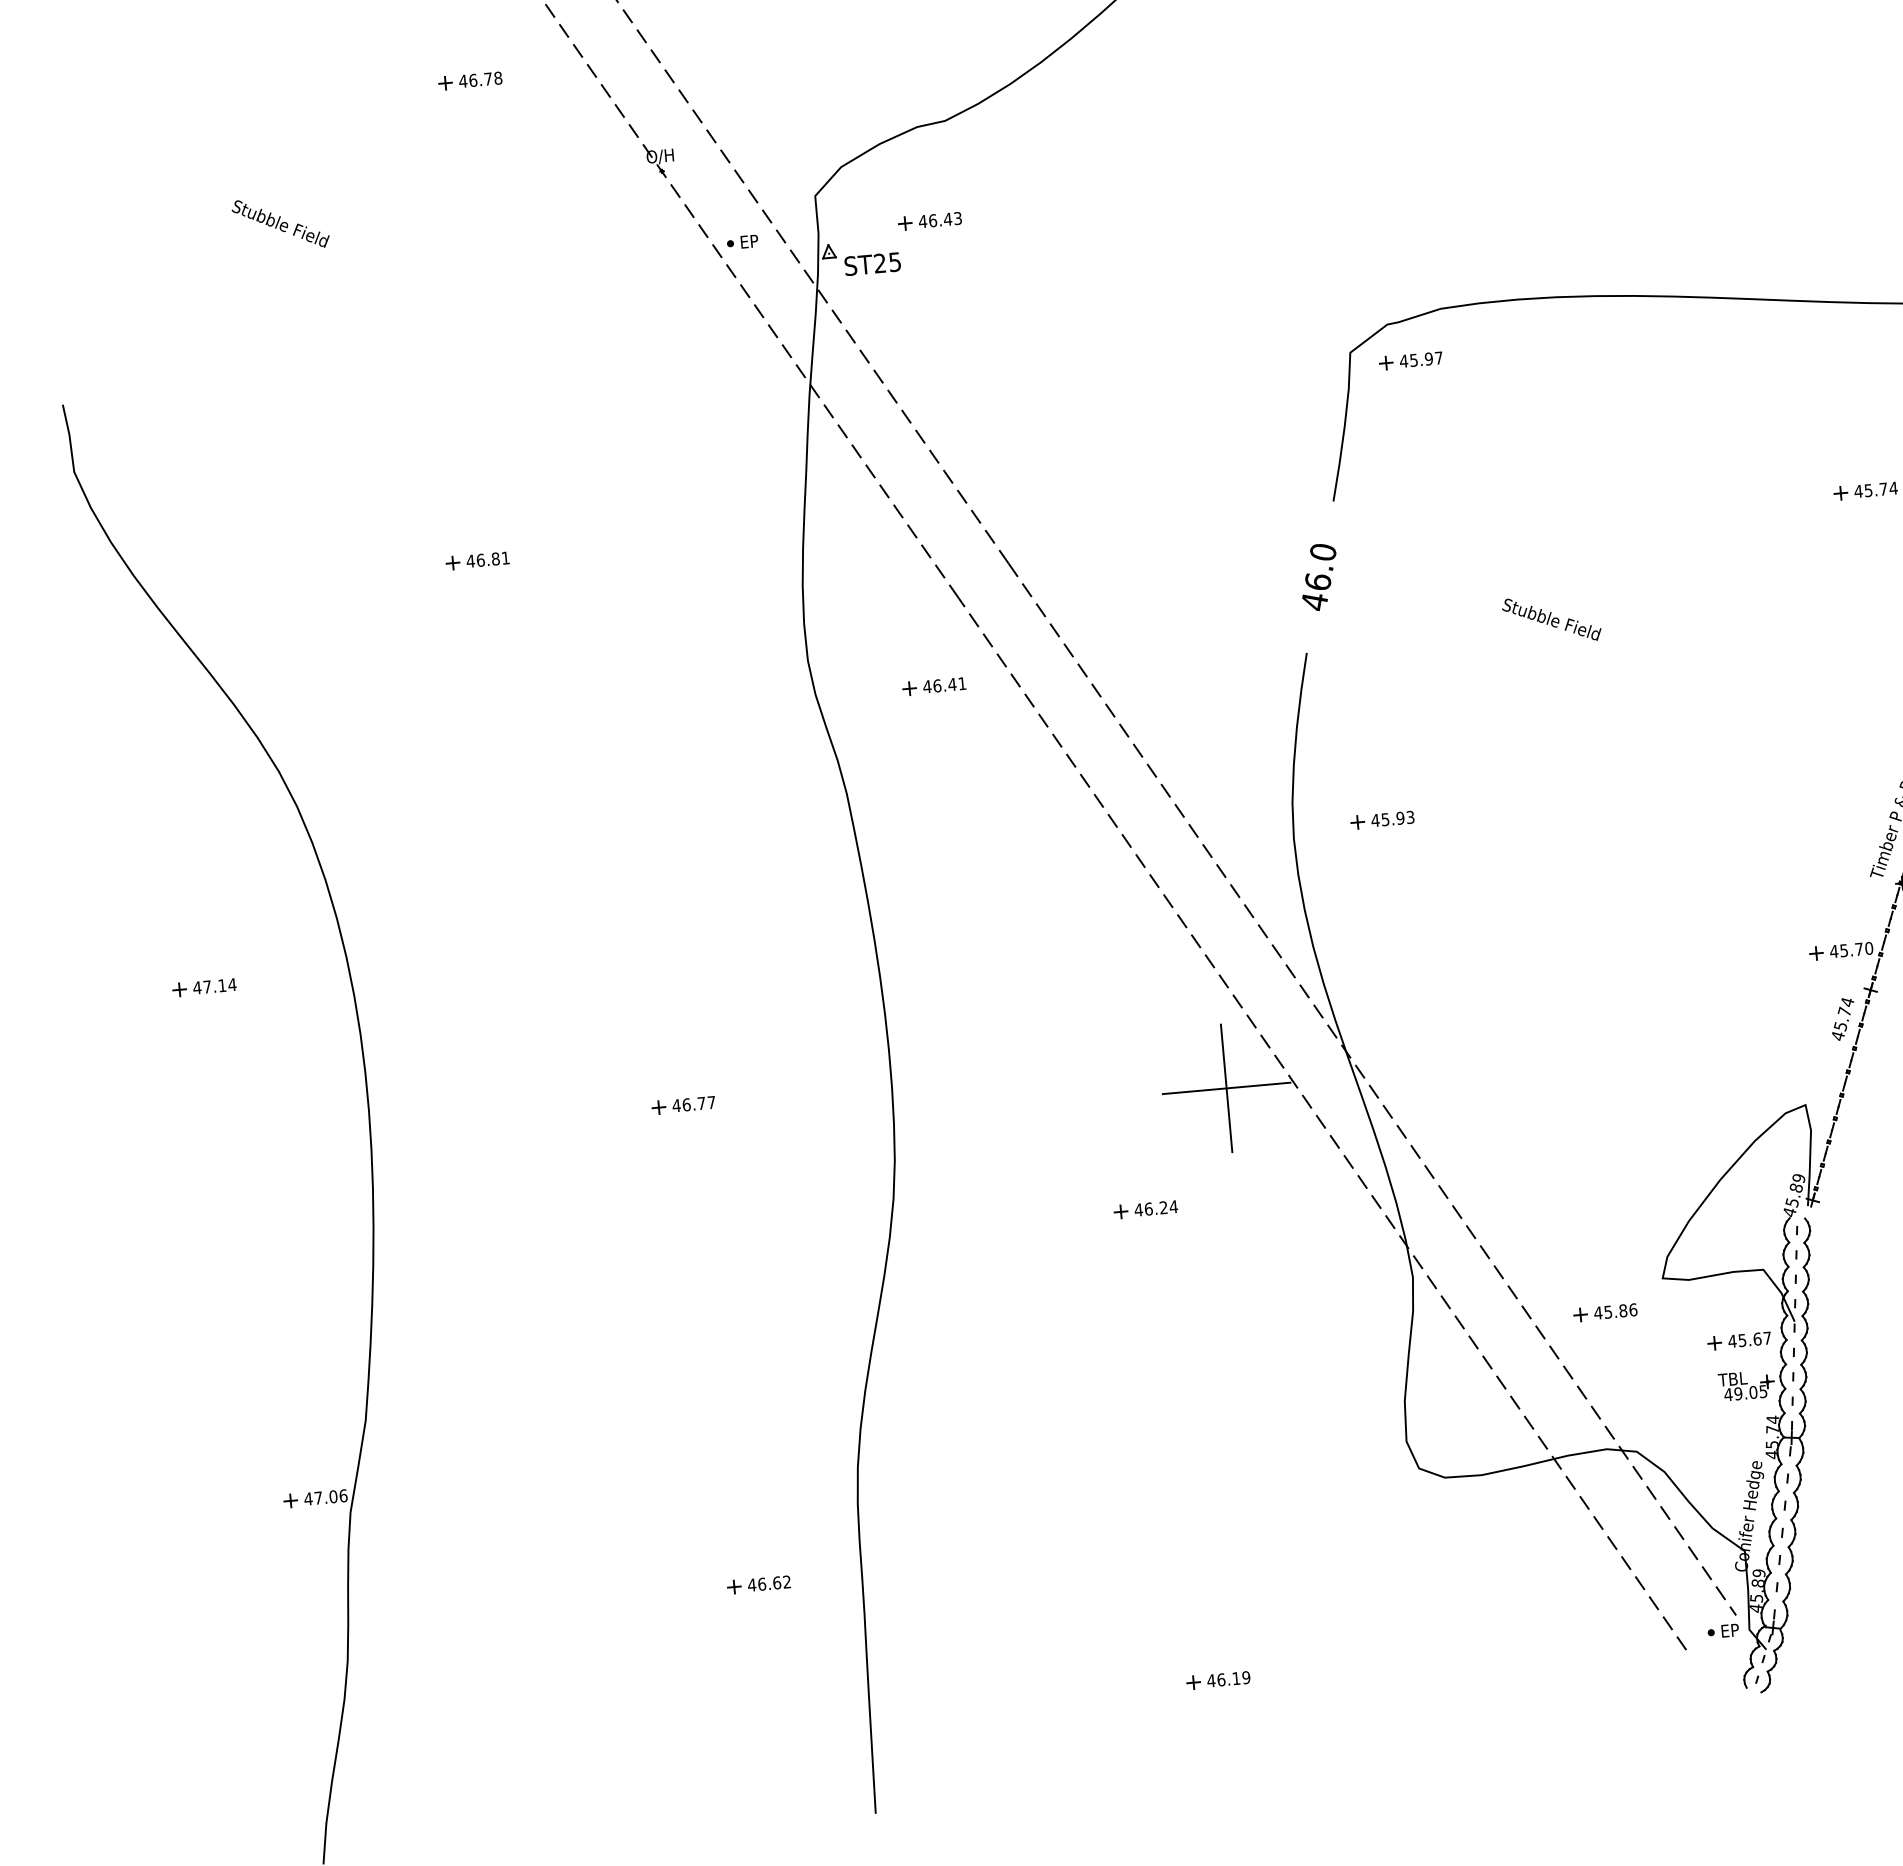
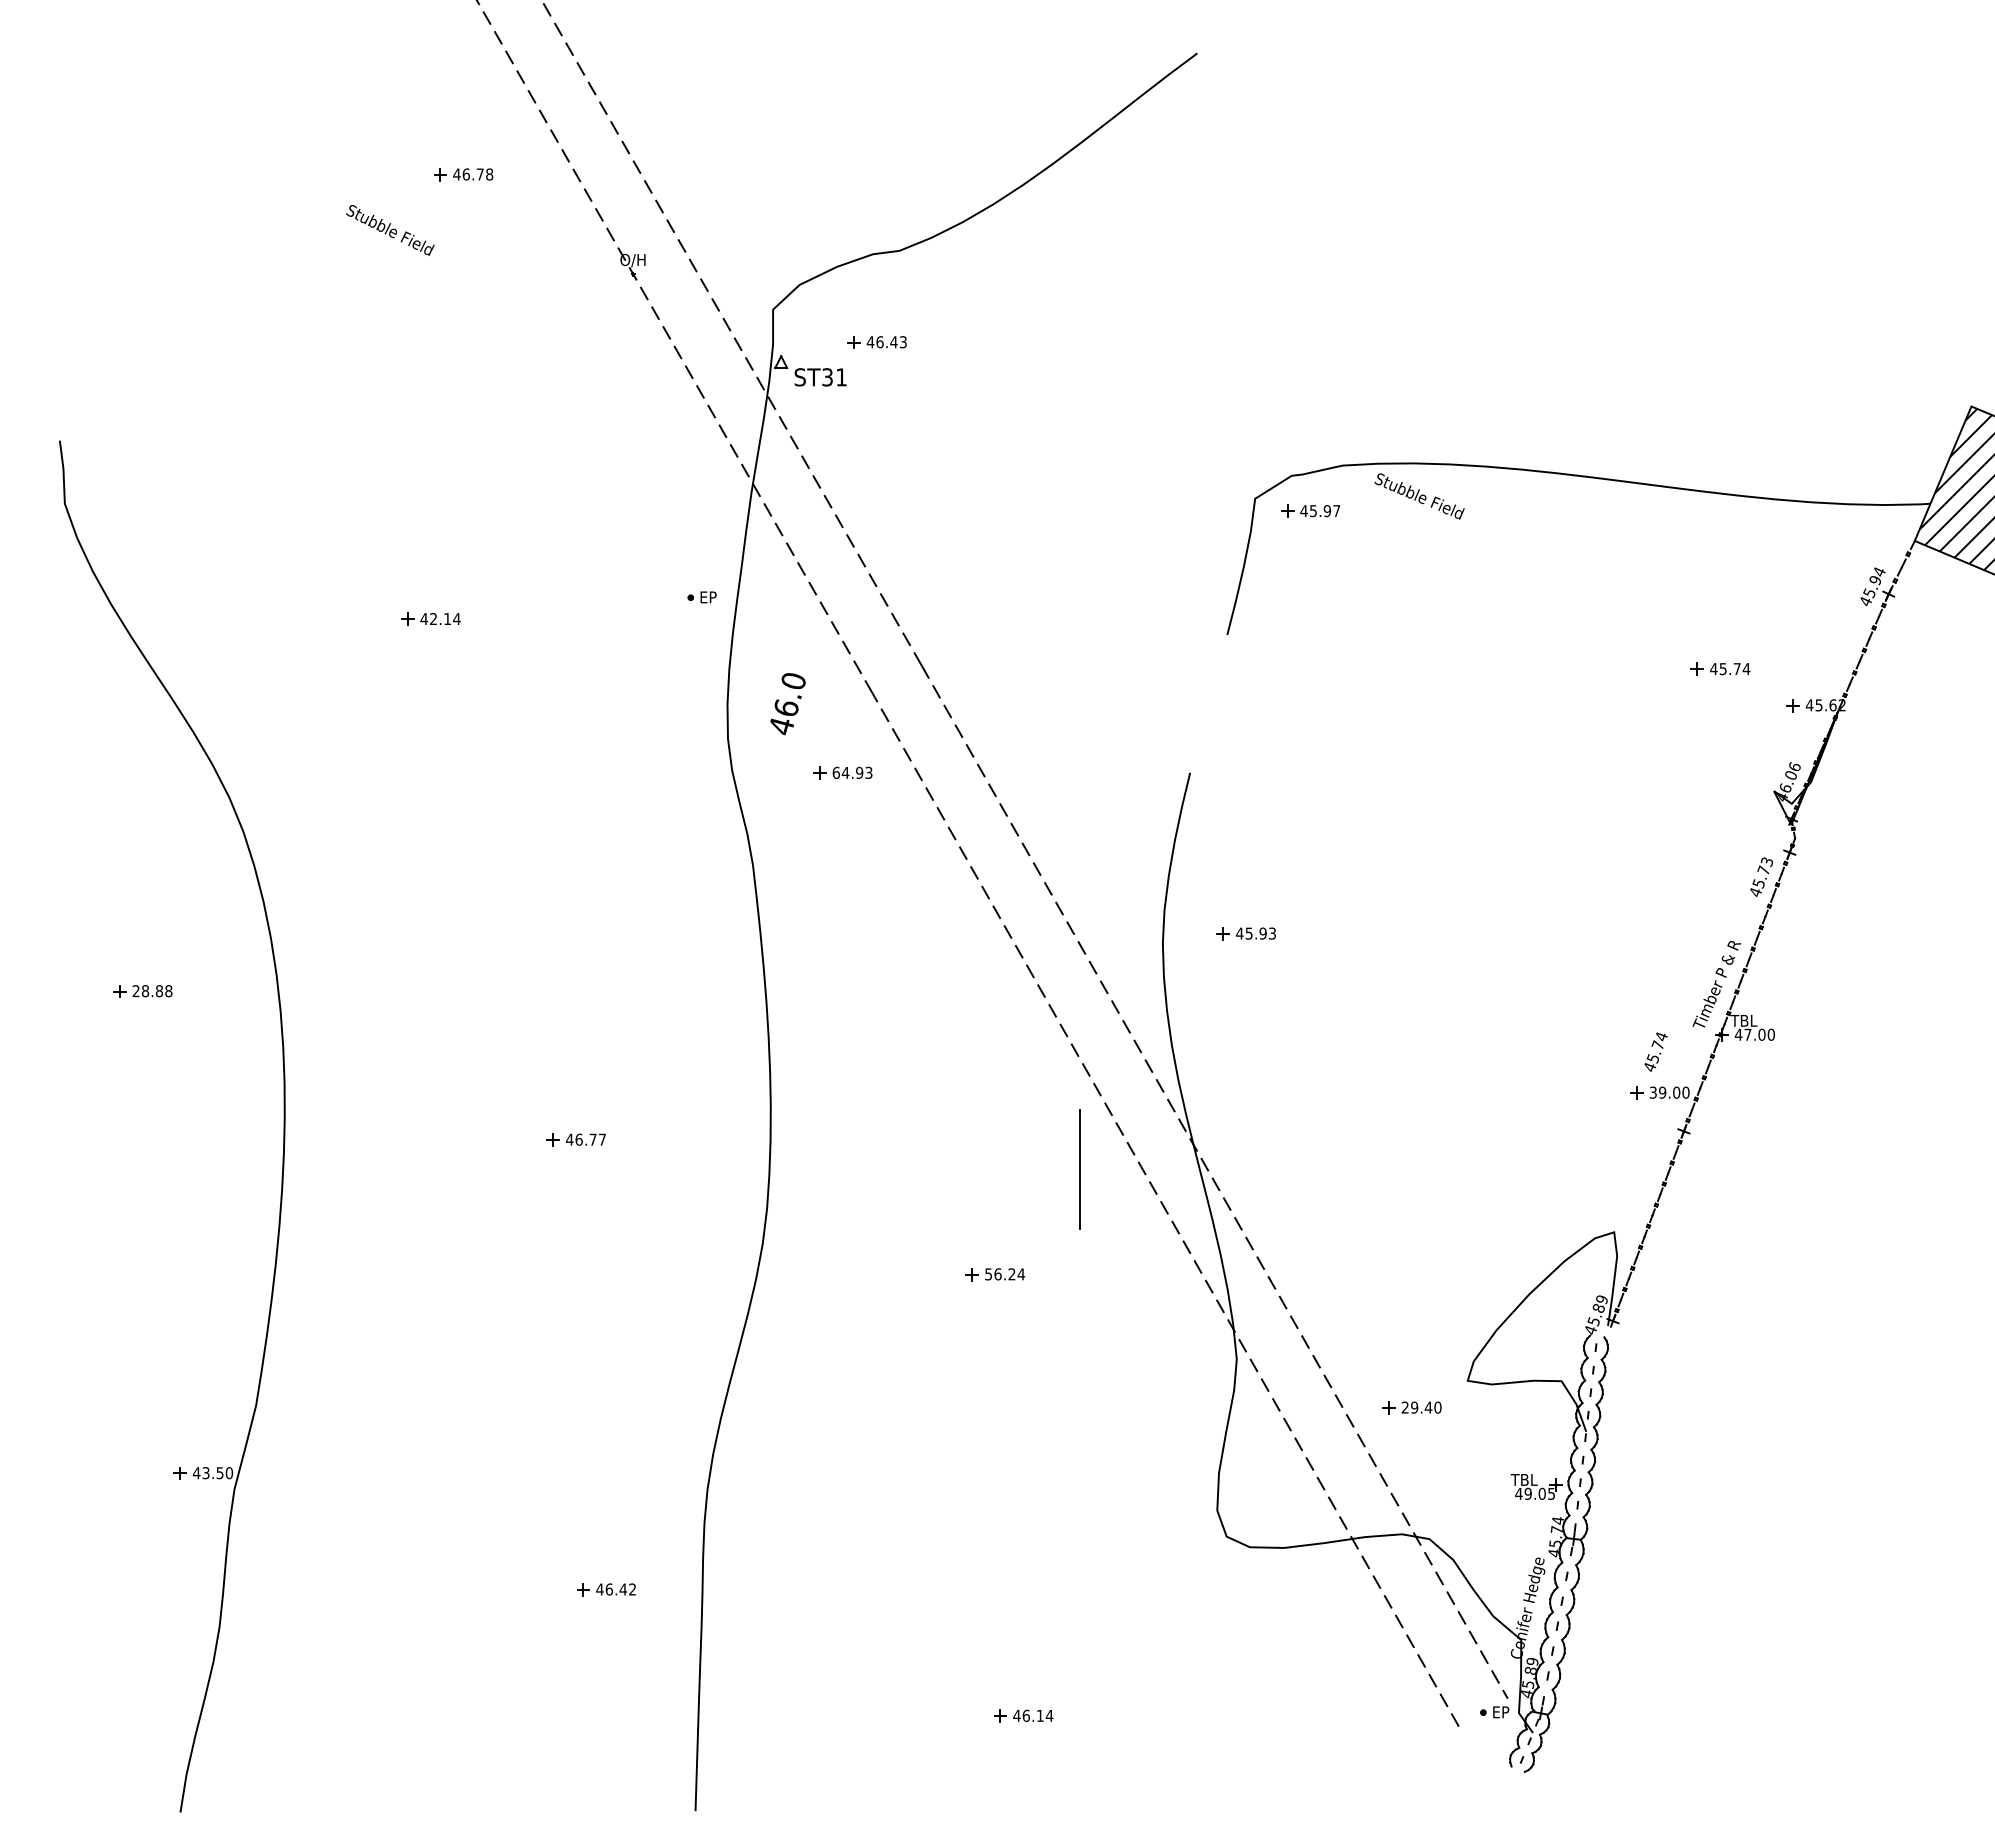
text: (280, 224) -> (390, 230), moved
part: (741, 242) -> (701, 597), moved
text: (887, 262) -> (834, 377), ST25 -> ST31
text: (493, 559) -> (445, 619), 46.81 -> 42.14
text: (1318, 577) -> (787, 704), moved
text: (1551, 619) -> (1419, 496), moved
text: (944, 684) -> (852, 772), 46.41 -> 64.93
text: (1846, 950) -> (1664, 1092), 45.70 -> 39.00
text: (214, 986) -> (152, 991), 47.14 -> 28.88
text: (1842, 1018) -> (1655, 1051), moved
line: (1226, 1088) -> (1079, 1169), removed
text: (1138, 1210) -> (988, 1274), 46.24 -> 56.24
text: (1615, 1311) -> (1421, 1407), 45.86 -> 29.40
part: (1739, 1340) -> (1533, 1444), removed
text: (330, 1497) -> (217, 1473), 47.06 -> 43.50
text: (777, 1582) -> (623, 1589), 46.62 -> 46.42
text: (1246, 1677) -> (1049, 1715), 46.19 -> 46.14

